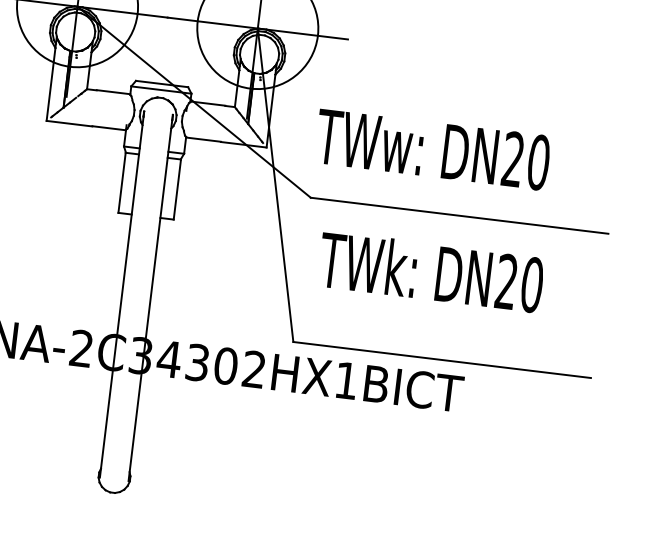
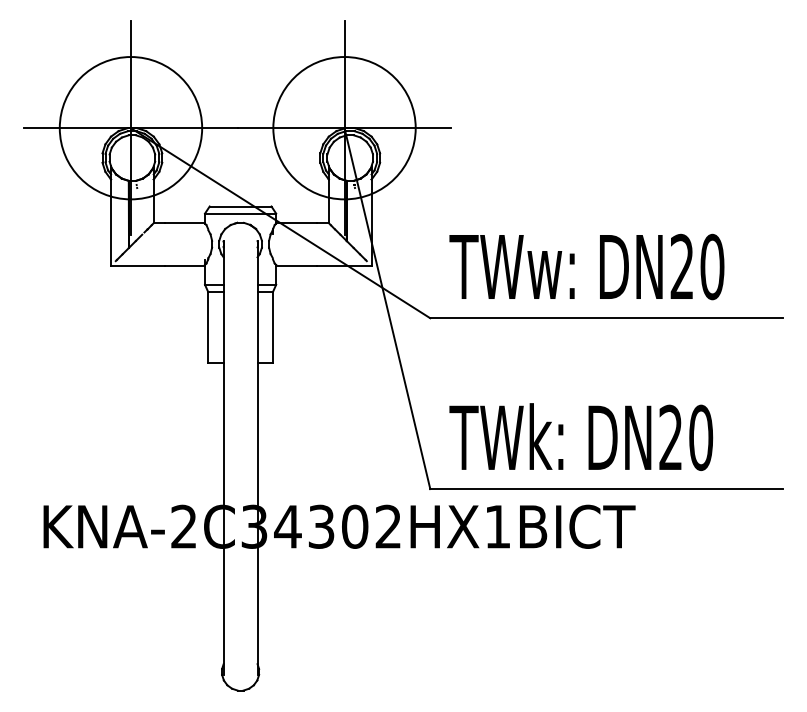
text: (432, 149) -> (586, 266), moved
text: (431, 271) -> (581, 436), moved

